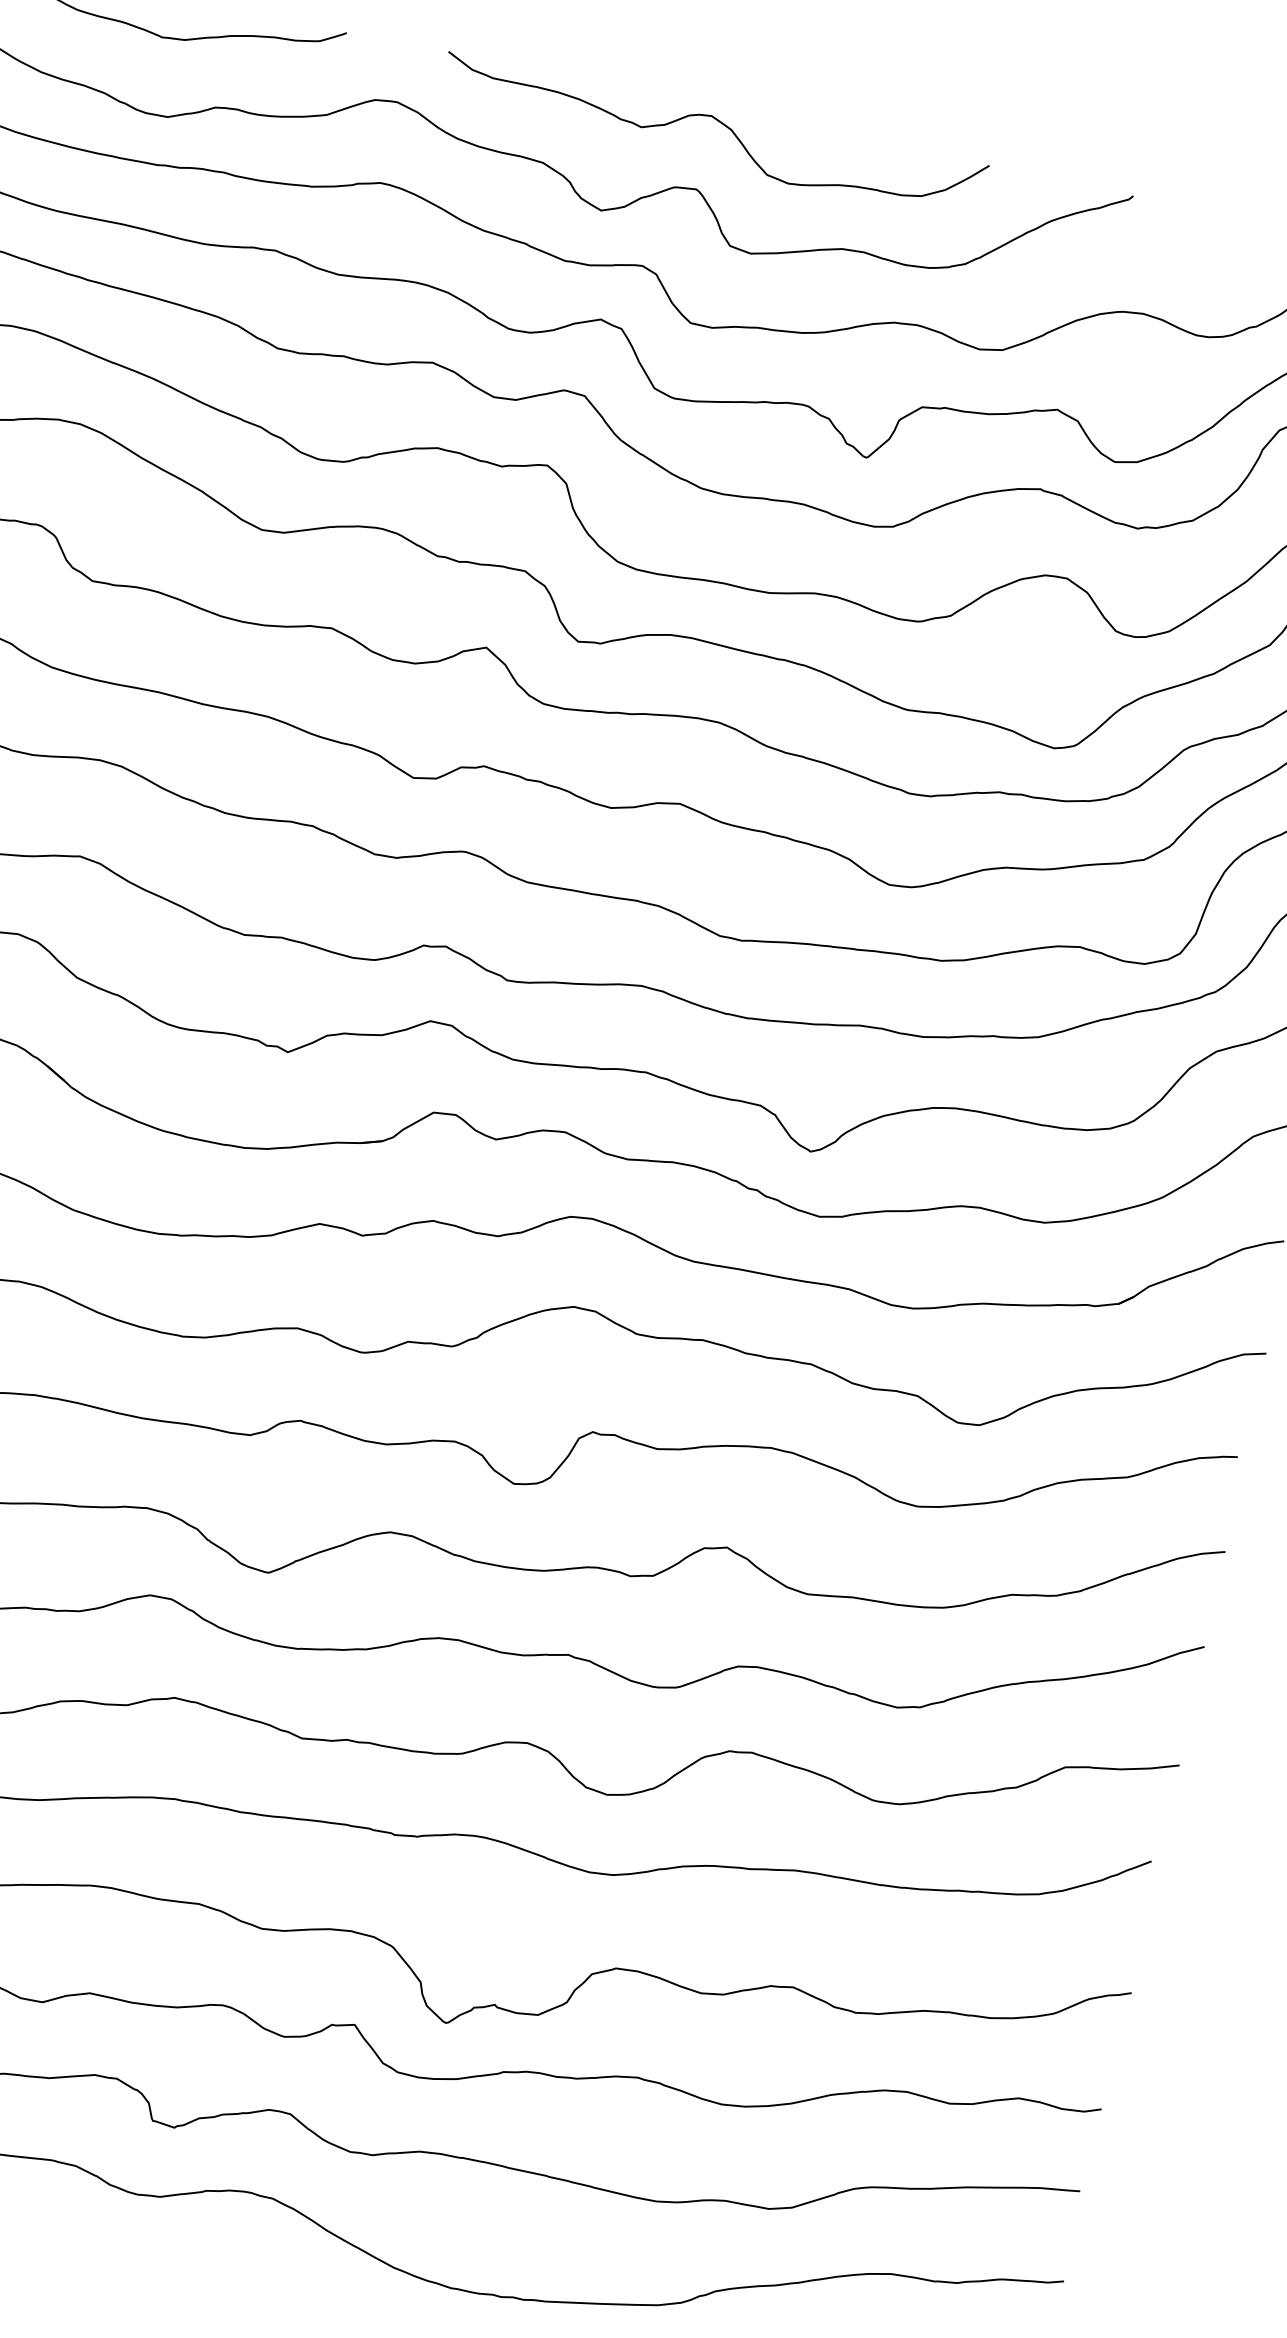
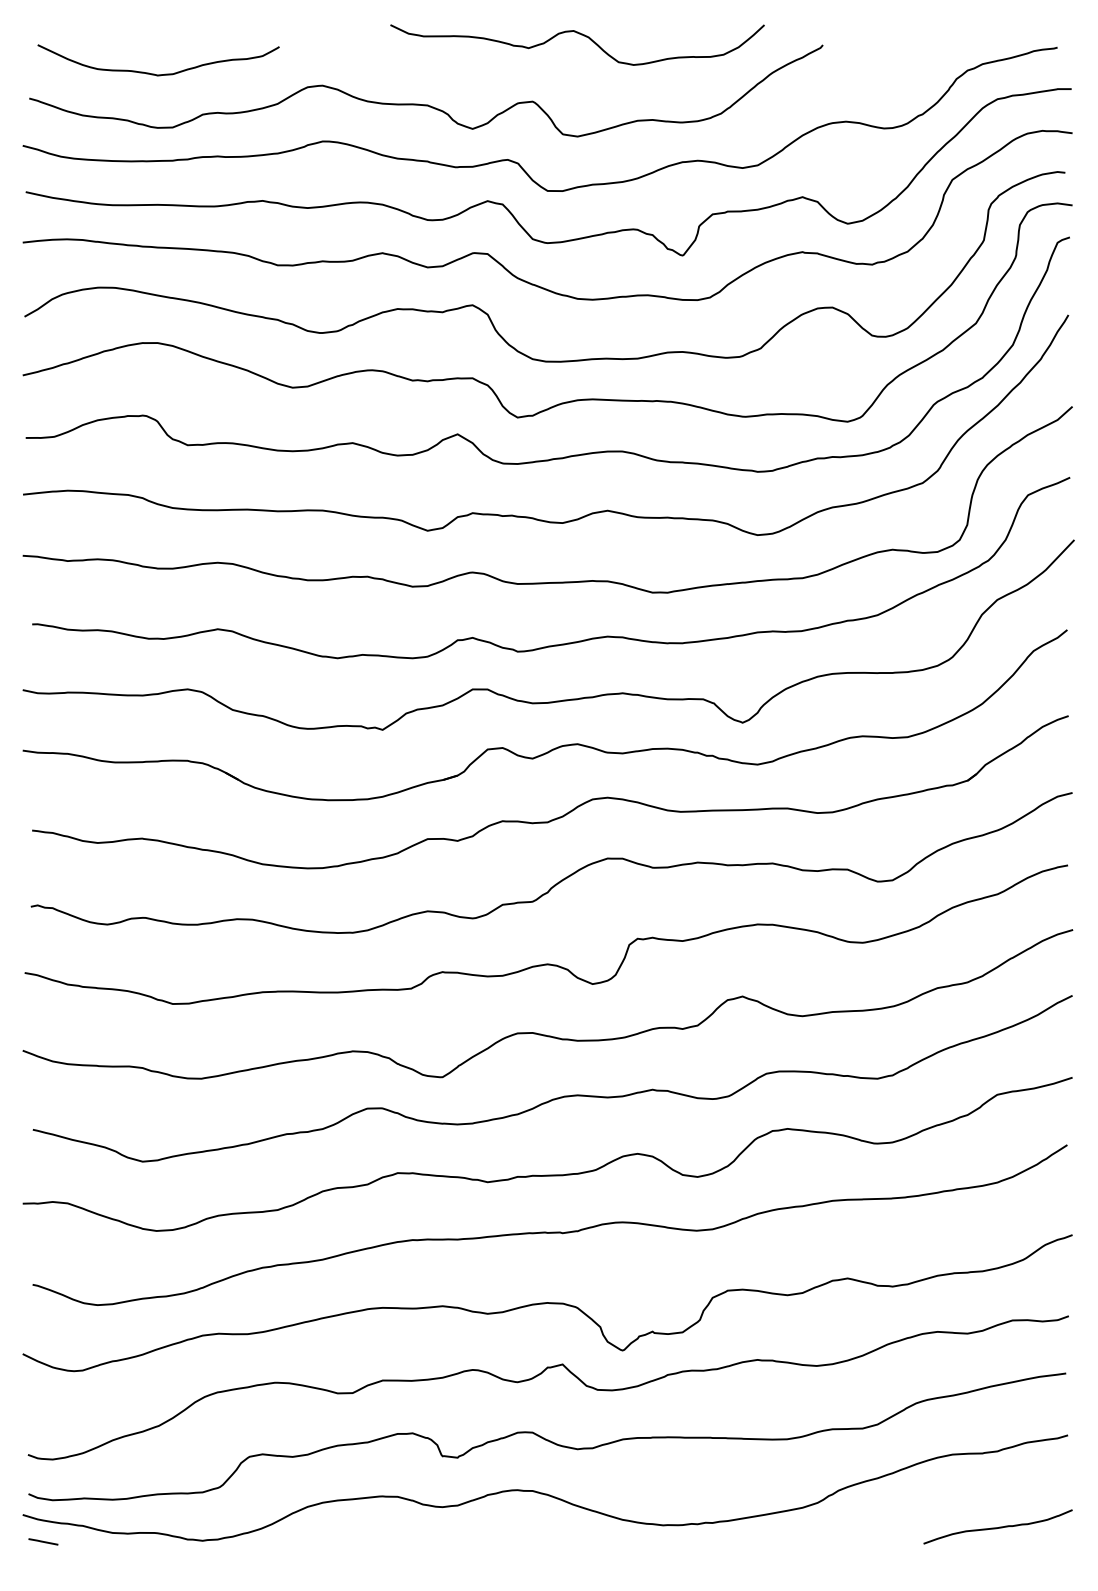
curve: (721, 125) -> (581, 35), moved

